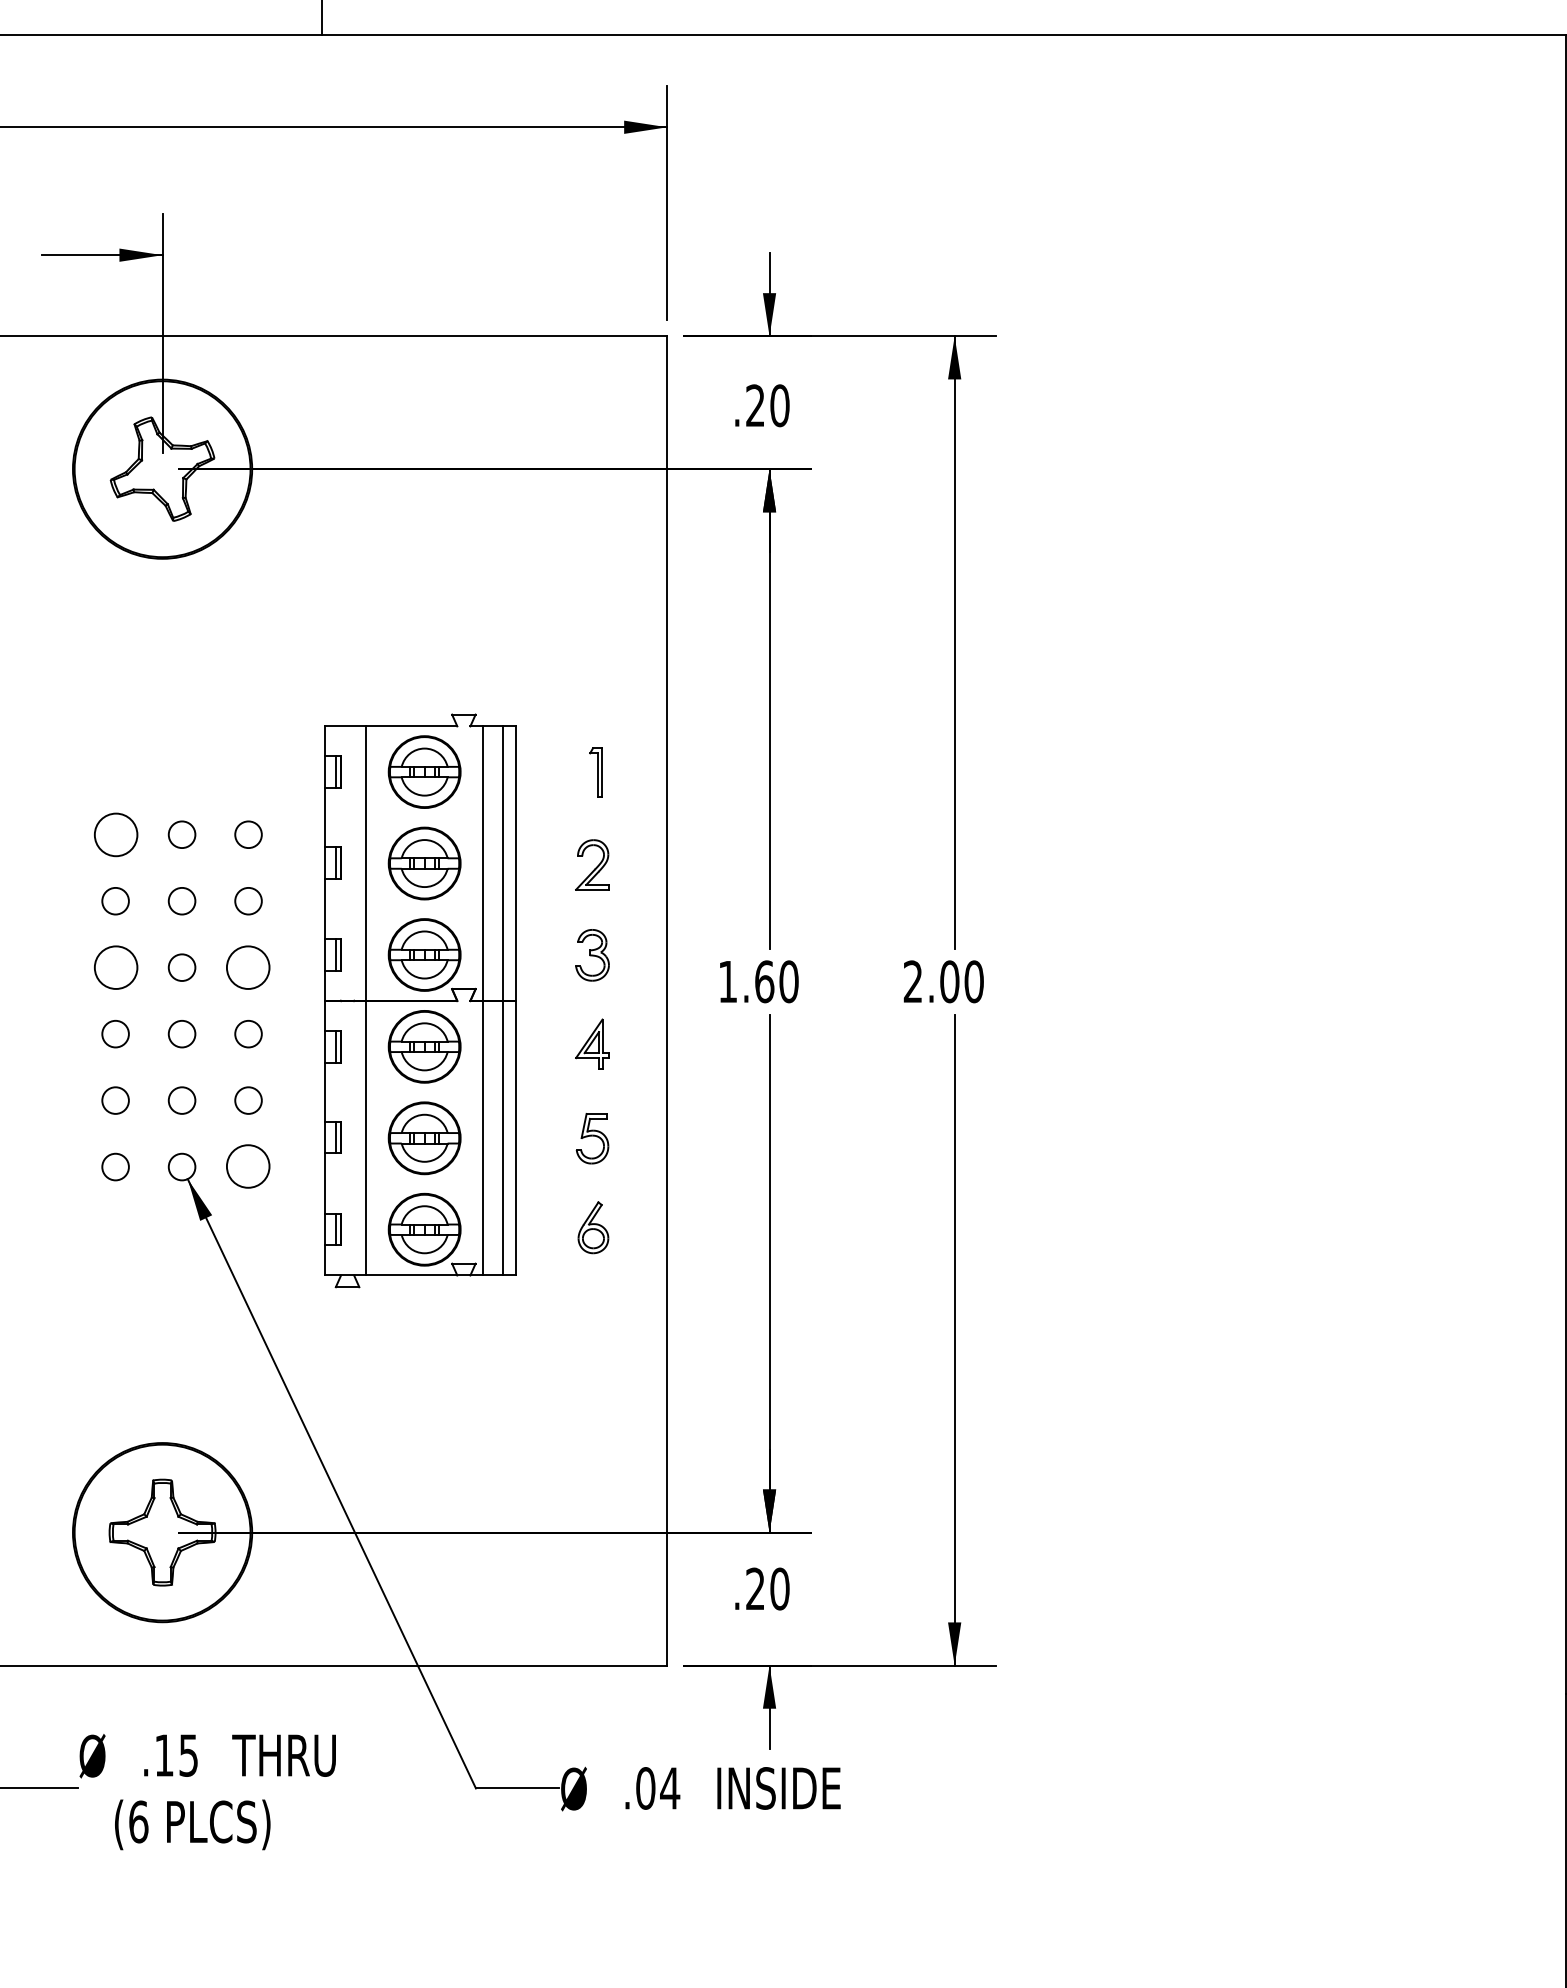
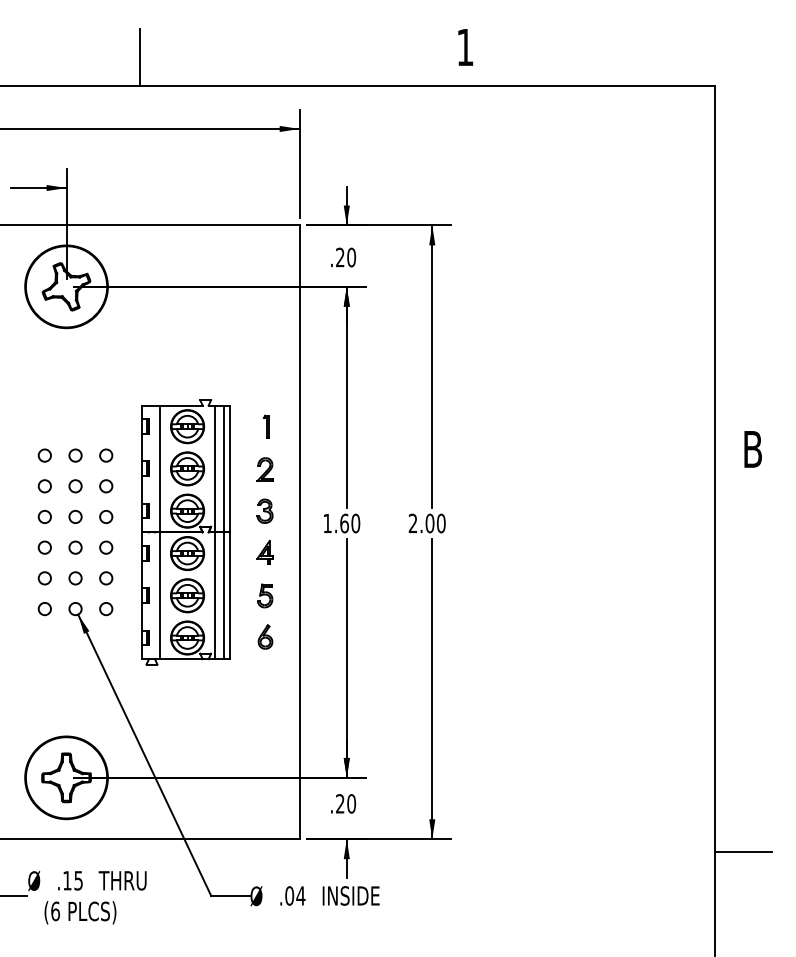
circle: (114, 834) -> (44, 455), size x0.62
circle: (114, 966) -> (44, 516), size x0.62
circle: (249, 966) -> (106, 516), size x0.62
circle: (249, 1168) -> (106, 609), size x0.62

